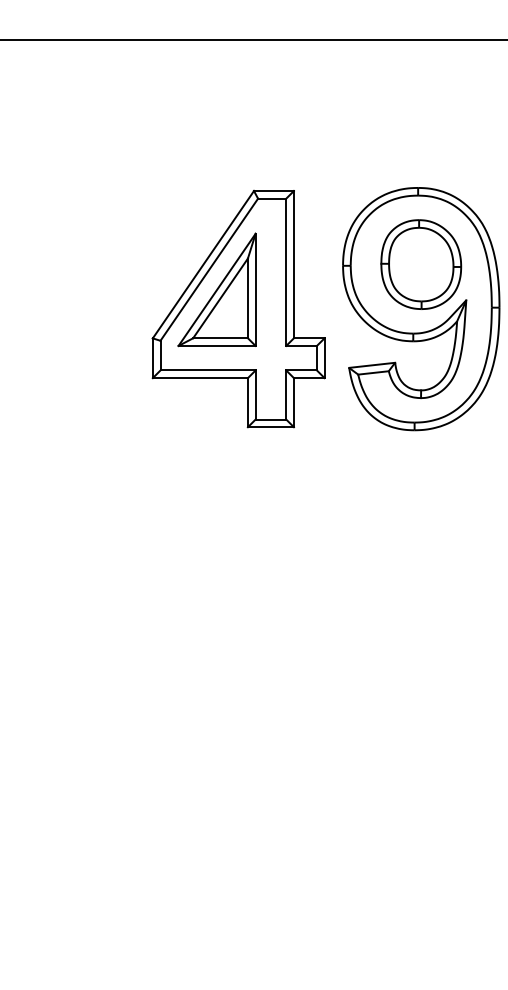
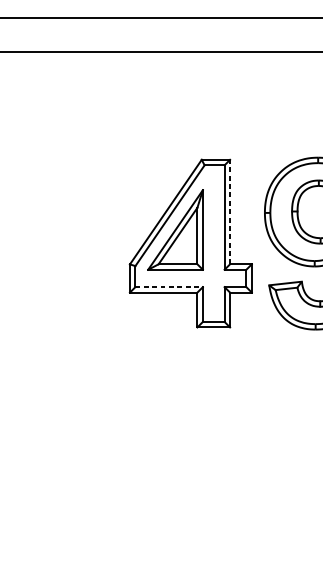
line: (293, 264) -> (229, 211), solid -> dashed
line: (208, 370) -> (169, 287), solid -> dashed

